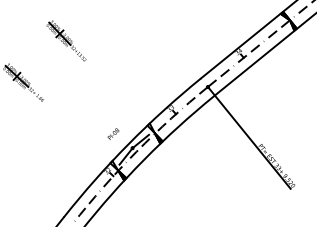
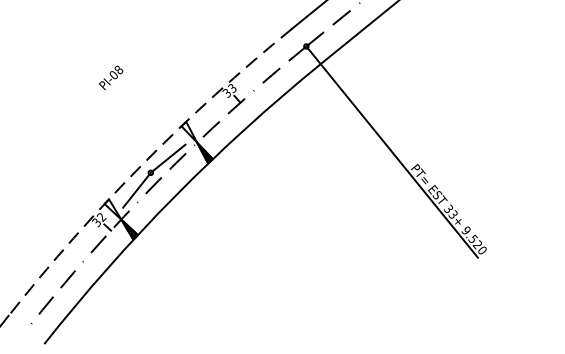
text: (113, 133) -> (111, 76), moved
arc: (128, 144) -> (142, 165), solid -> dashed

